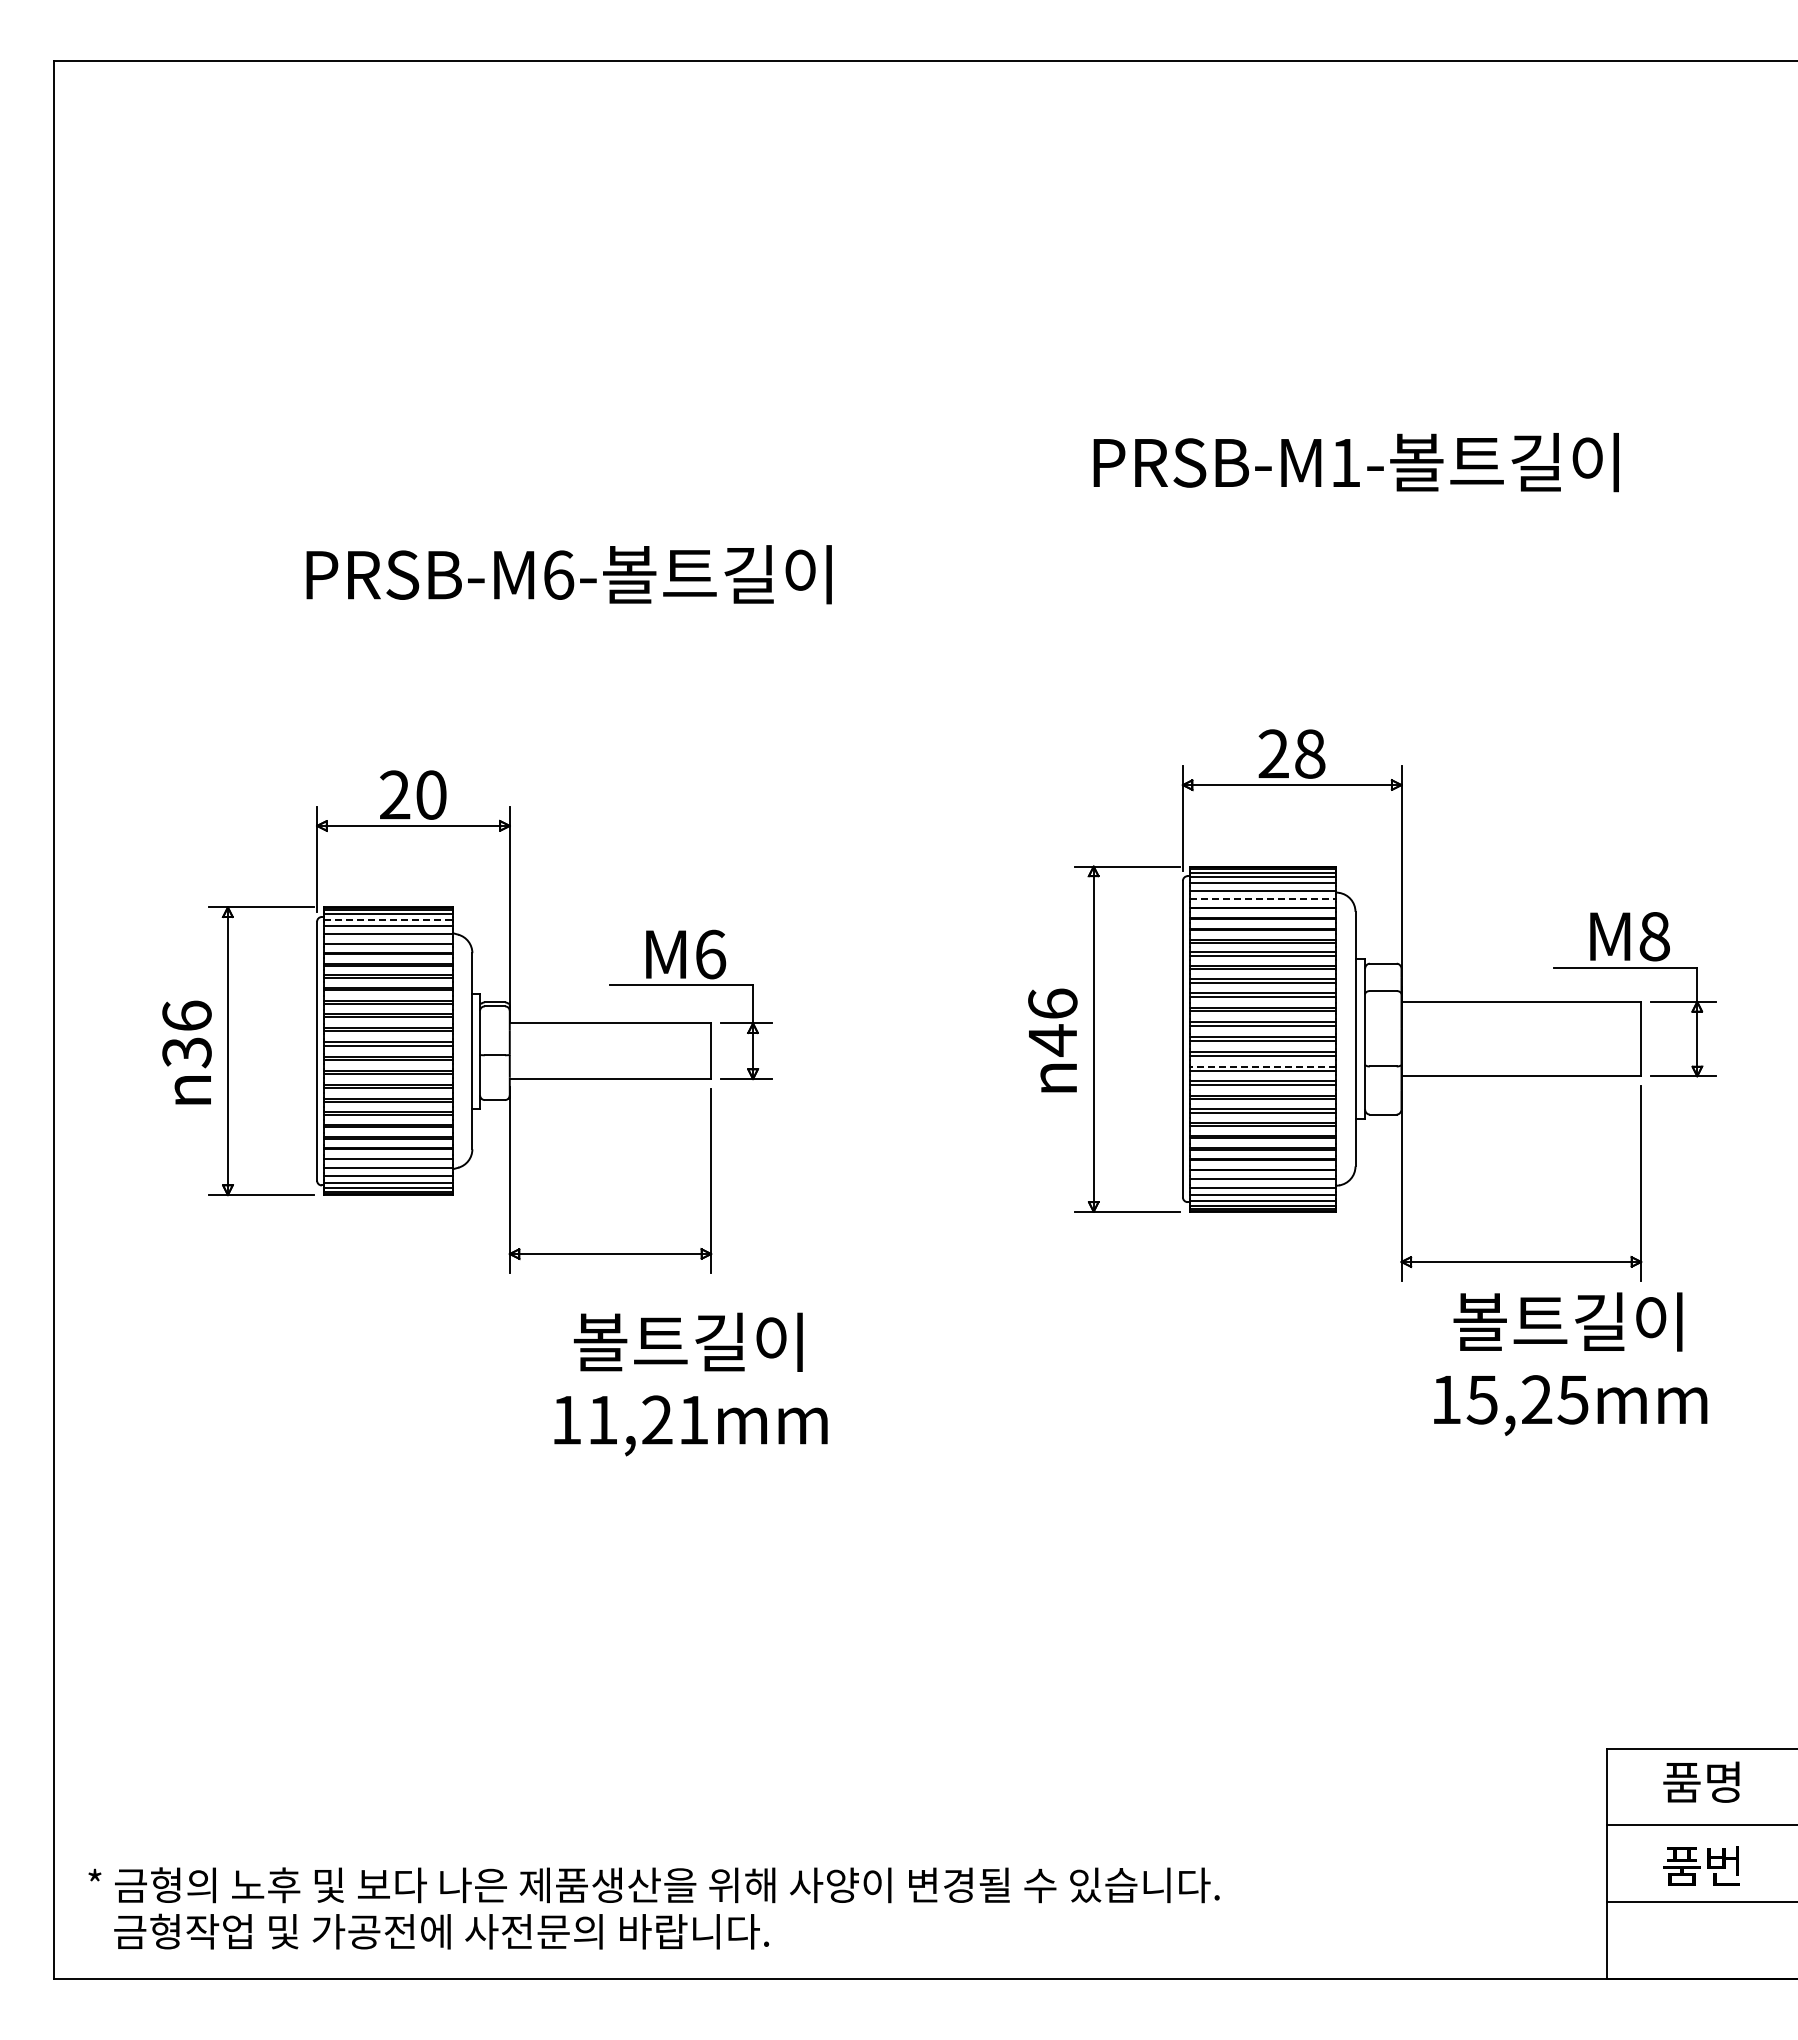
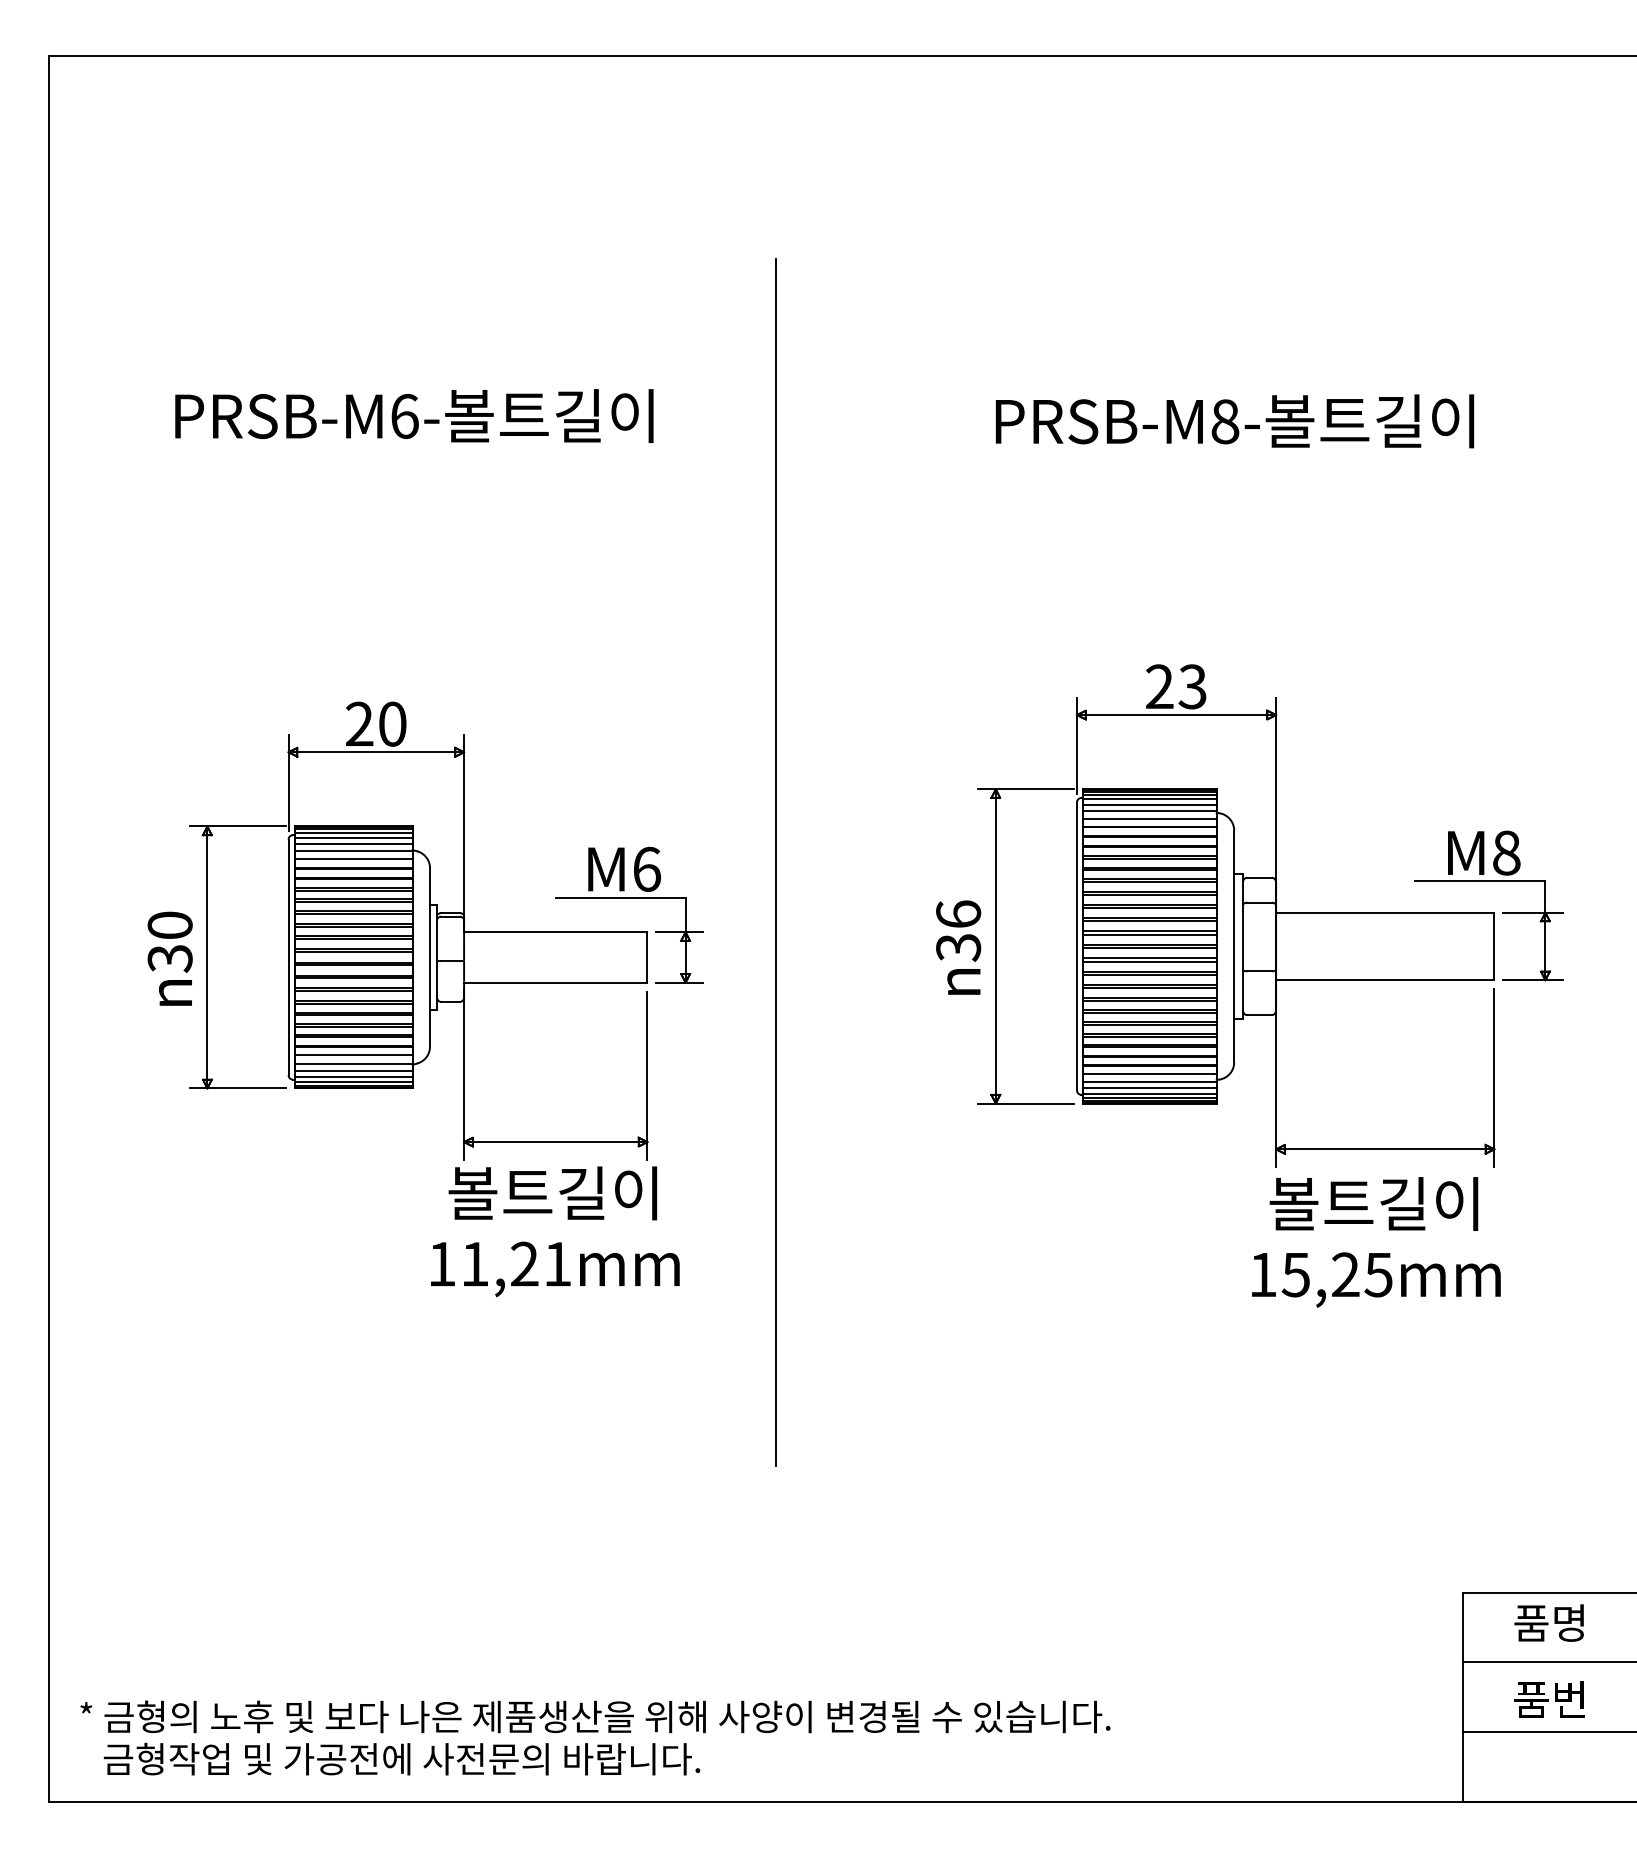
text: (1345, 462) -> (1225, 421), PRSB-M1- -> PRSB-M8-
text: (568, 574) -> (413, 415), moved
text: (1309, 753) -> (1192, 686), 28 -> 23
line: (1263, 898) -> (1150, 818), dashed -> solid
line: (388, 919) -> (353, 837), dashed -> solid
line: (852, 946) -> (776, 862), added
text: (186, 1015) -> (169, 924), 36 -> 30
text: (1052, 1040) -> (958, 947), 46 -> 36
line: (1262, 1066) -> (1149, 971), dashed -> solid
text: (1570, 1363) -> (1376, 1241), moved
text: (690, 1384) -> (554, 1231), moved

